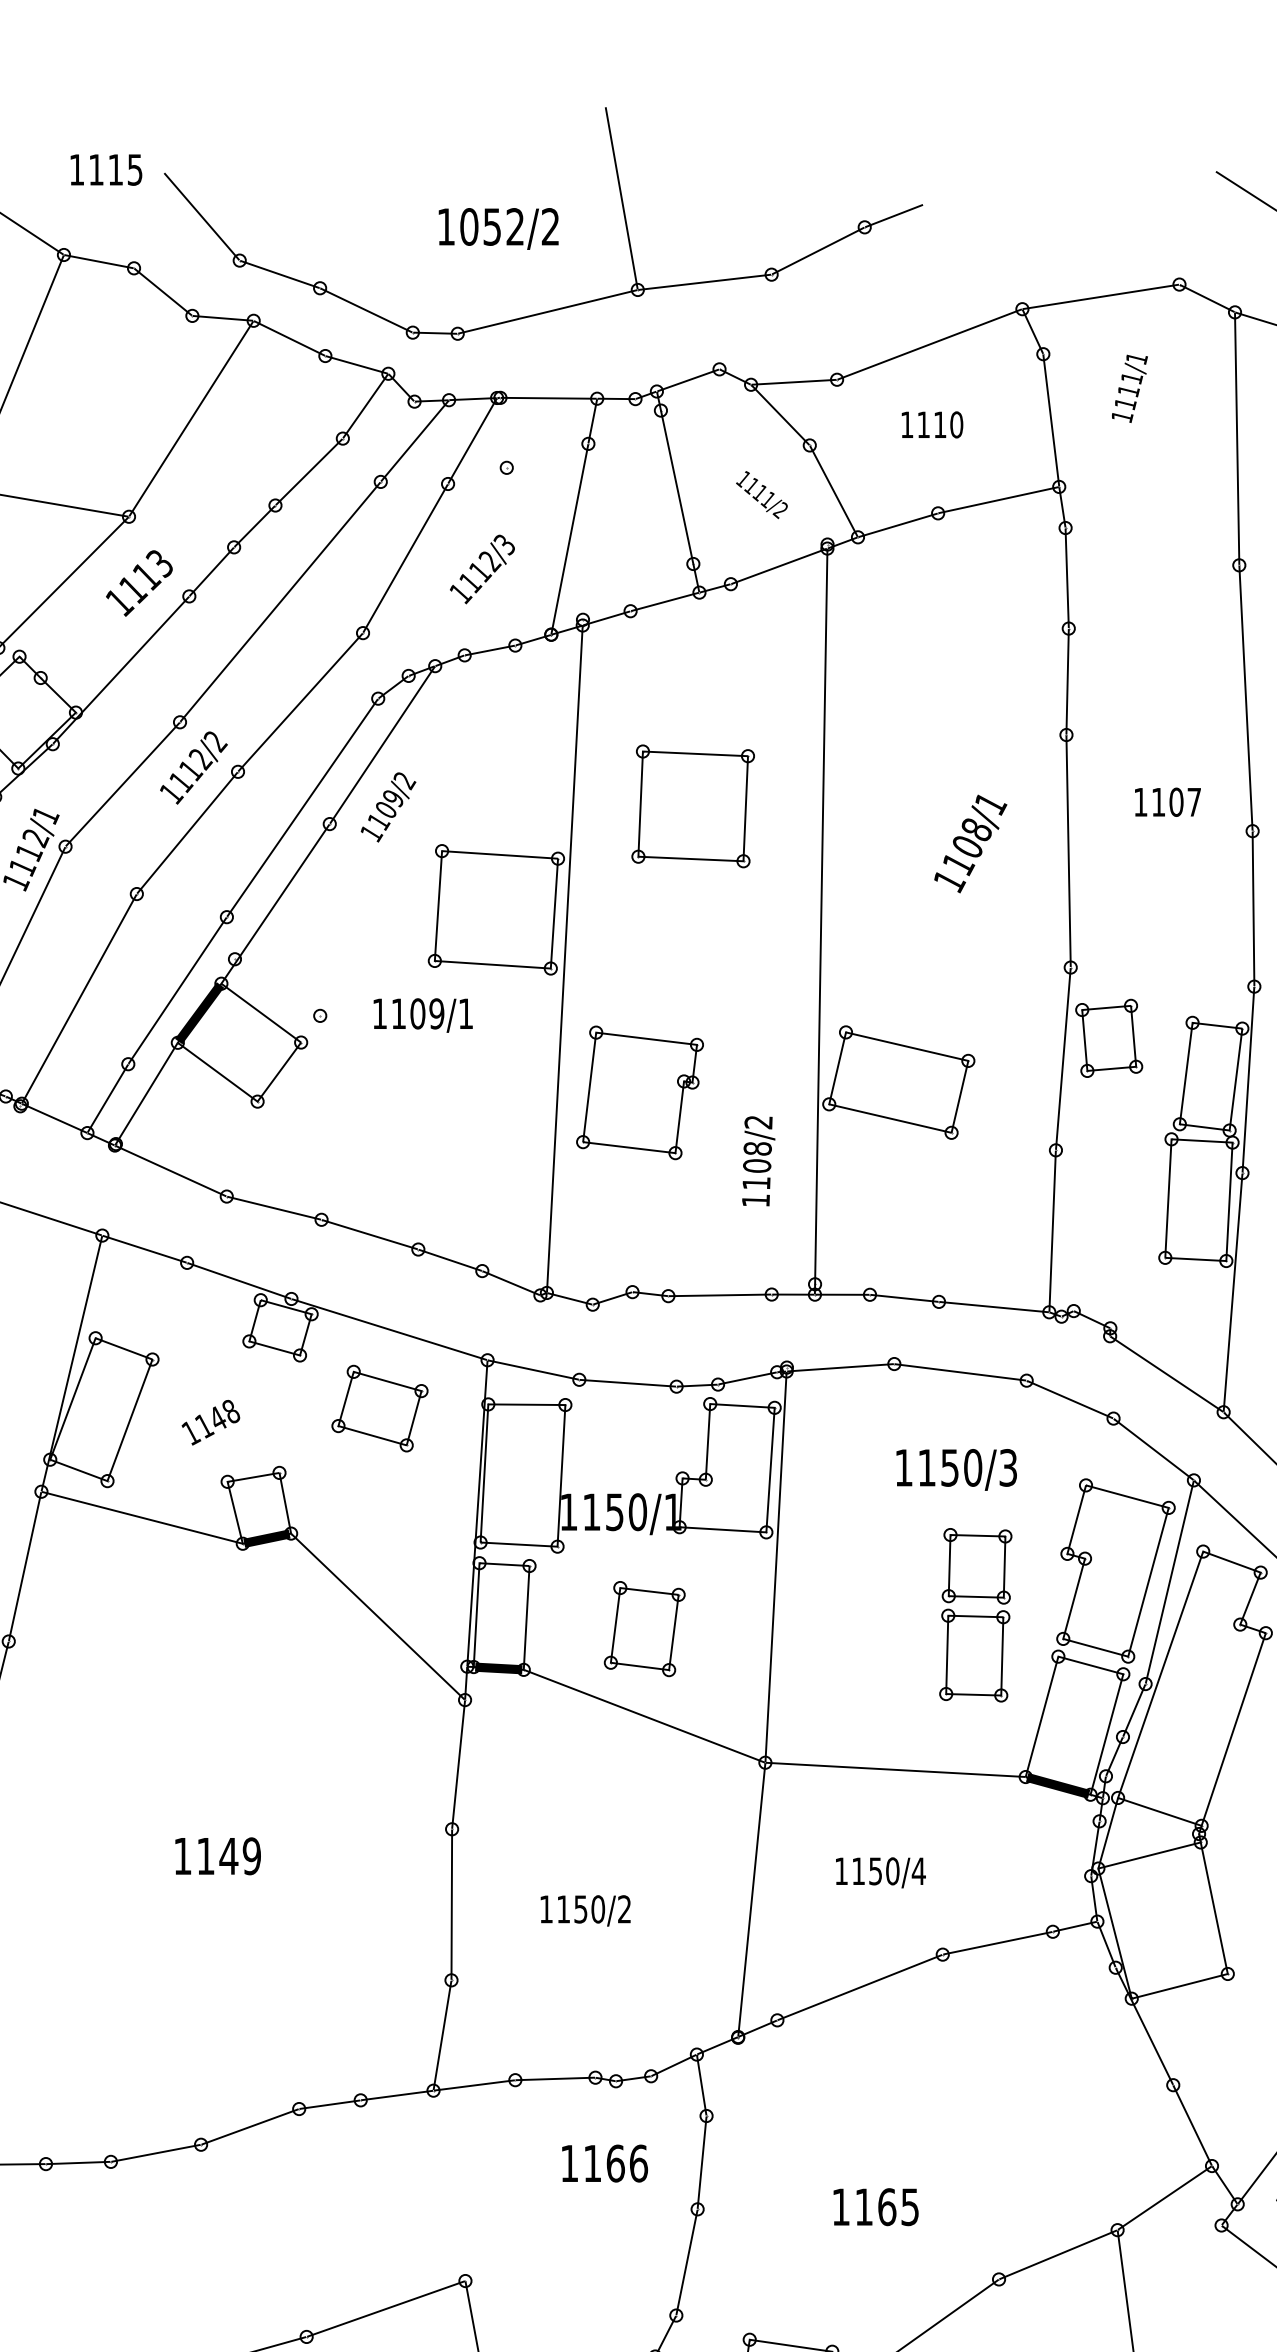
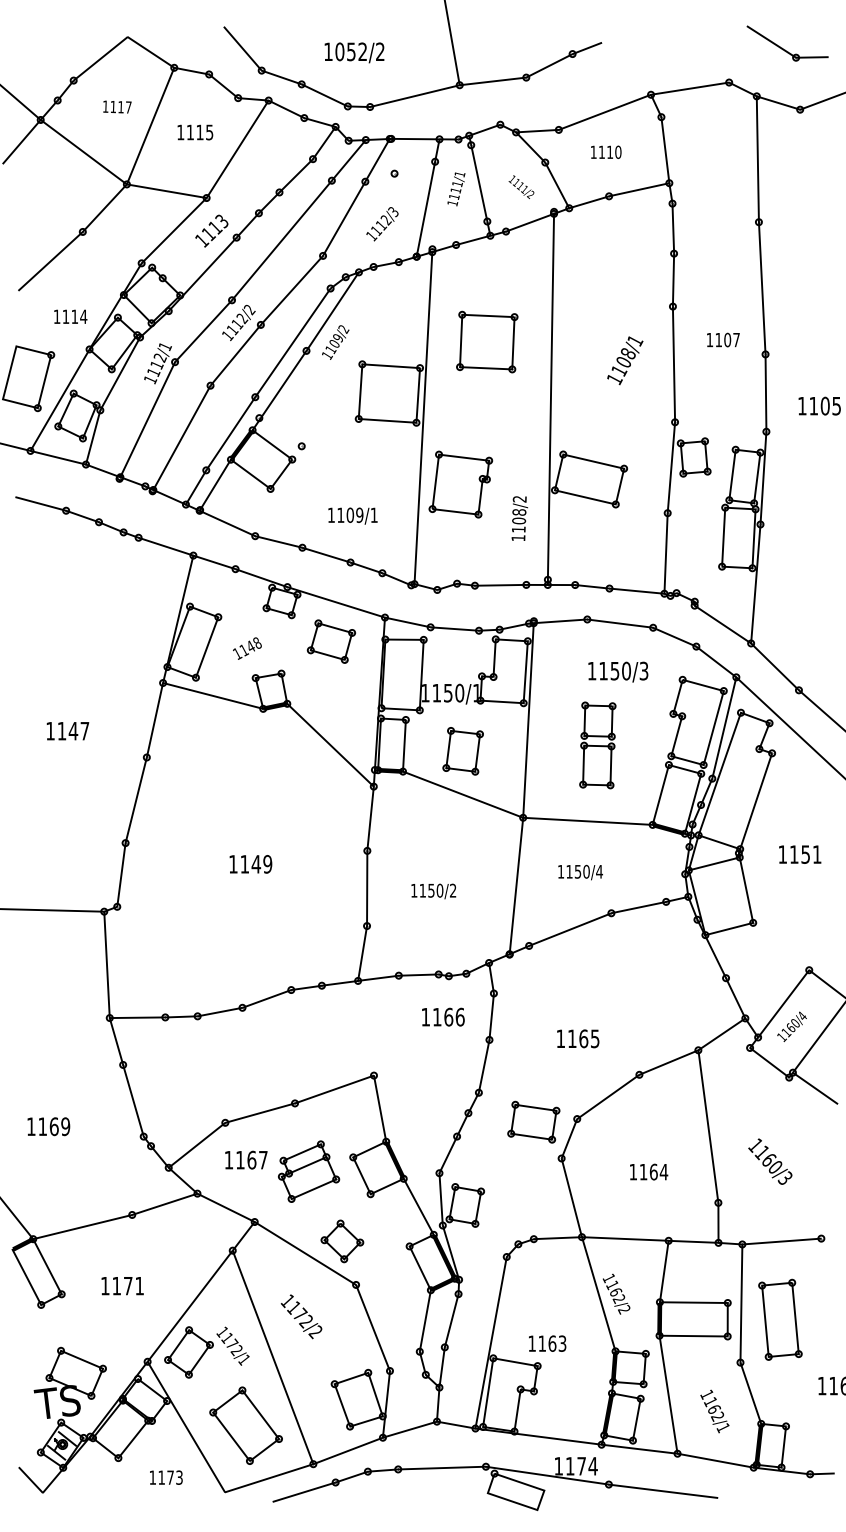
text: (106, 169) -> (195, 132), moved
text: (498, 228) -> (354, 52), moved
text: (1129, 389) -> (456, 189), moved
text: (422, 1014) -> (352, 515), moved
part: (975, 1615) -> (597, 745), moved

